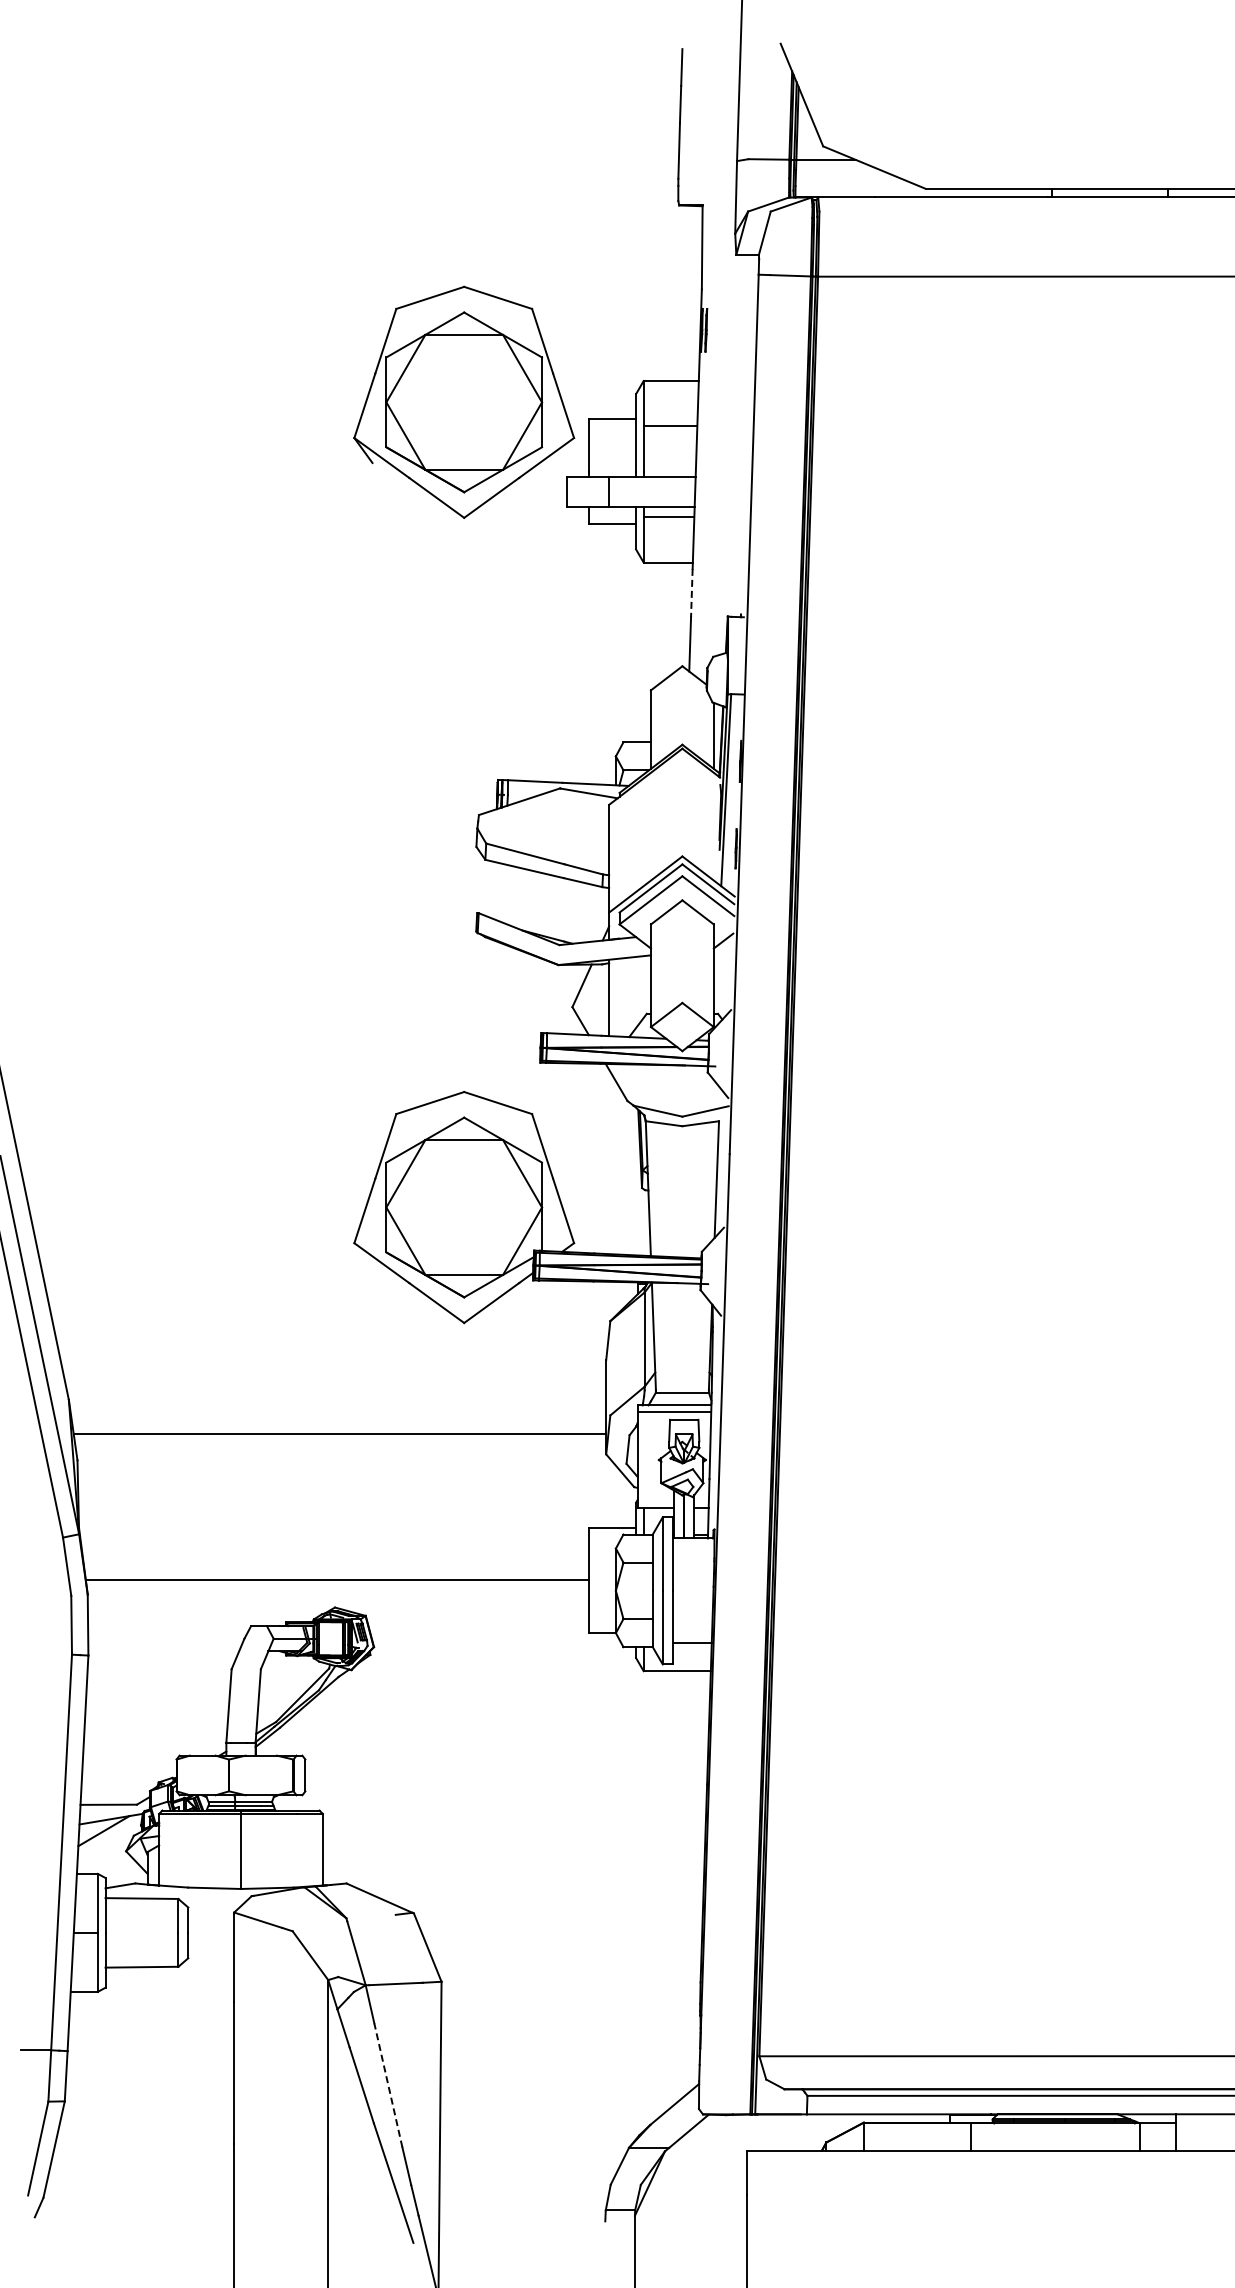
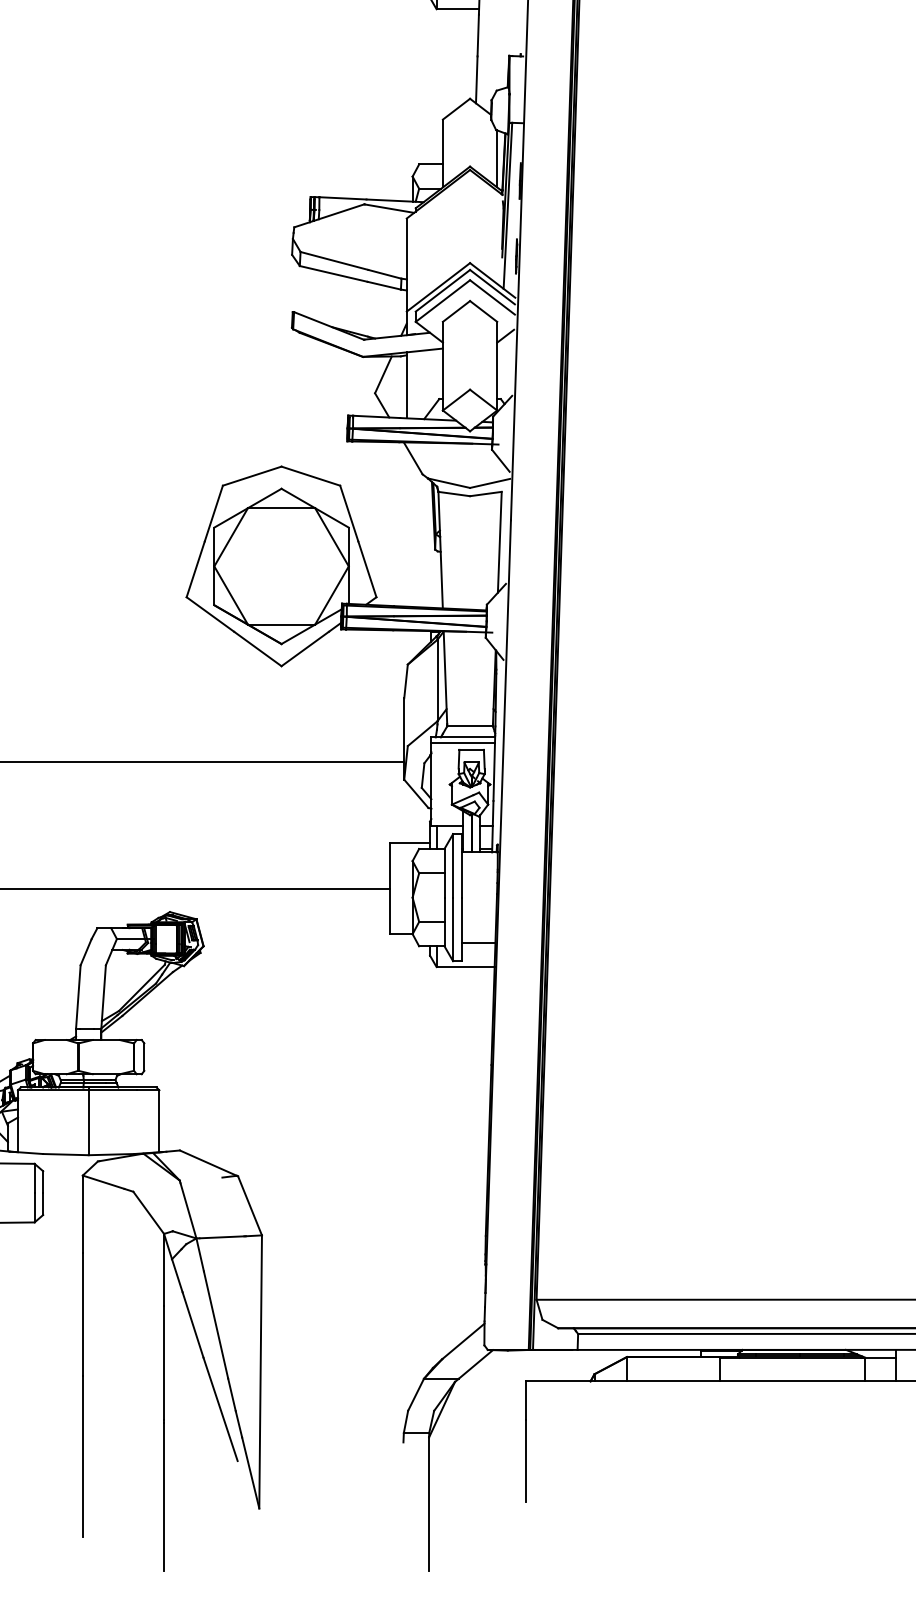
line: (691, 593) -> (477, 35), dashed -> solid
line: (388, 2085) -> (216, 1325), dashed -> solid

